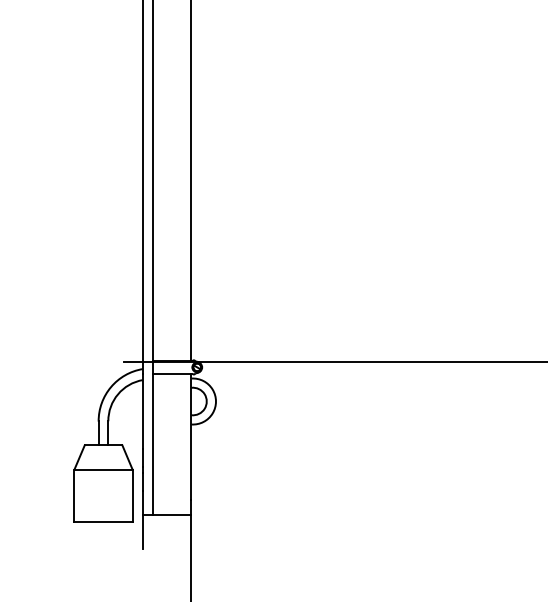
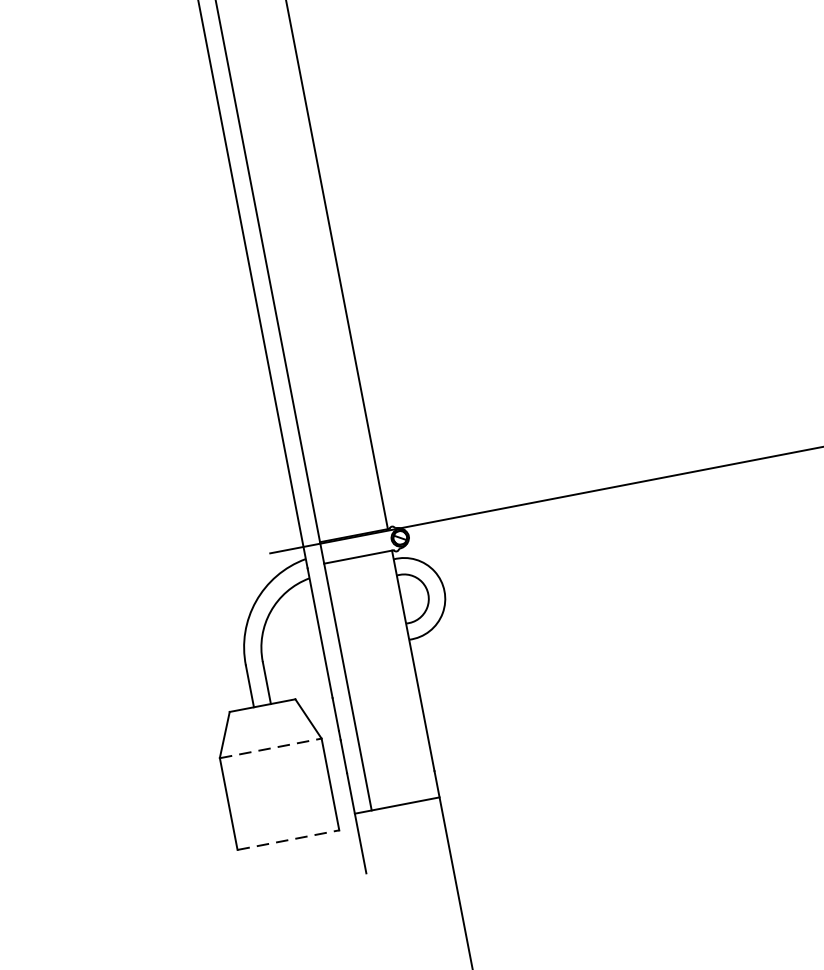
line: (104, 469) -> (272, 747), solid -> dashed
line: (104, 522) -> (290, 840), solid -> dashed

